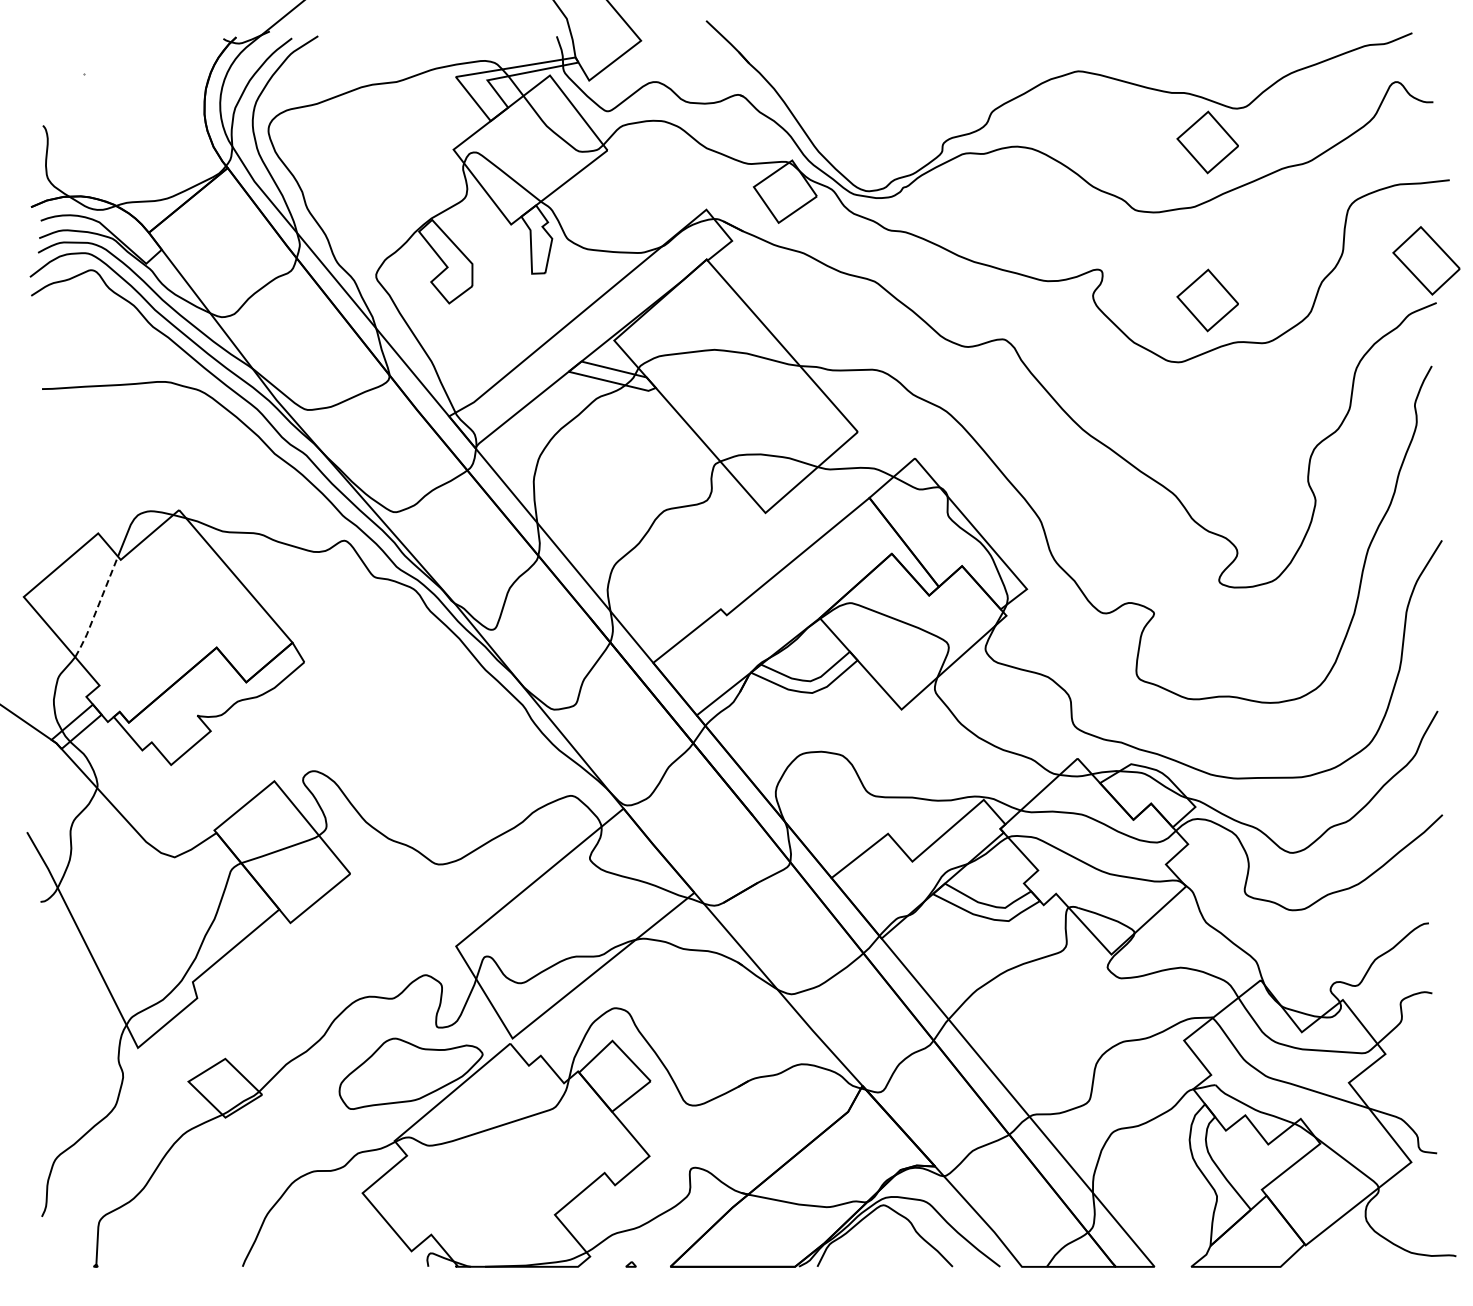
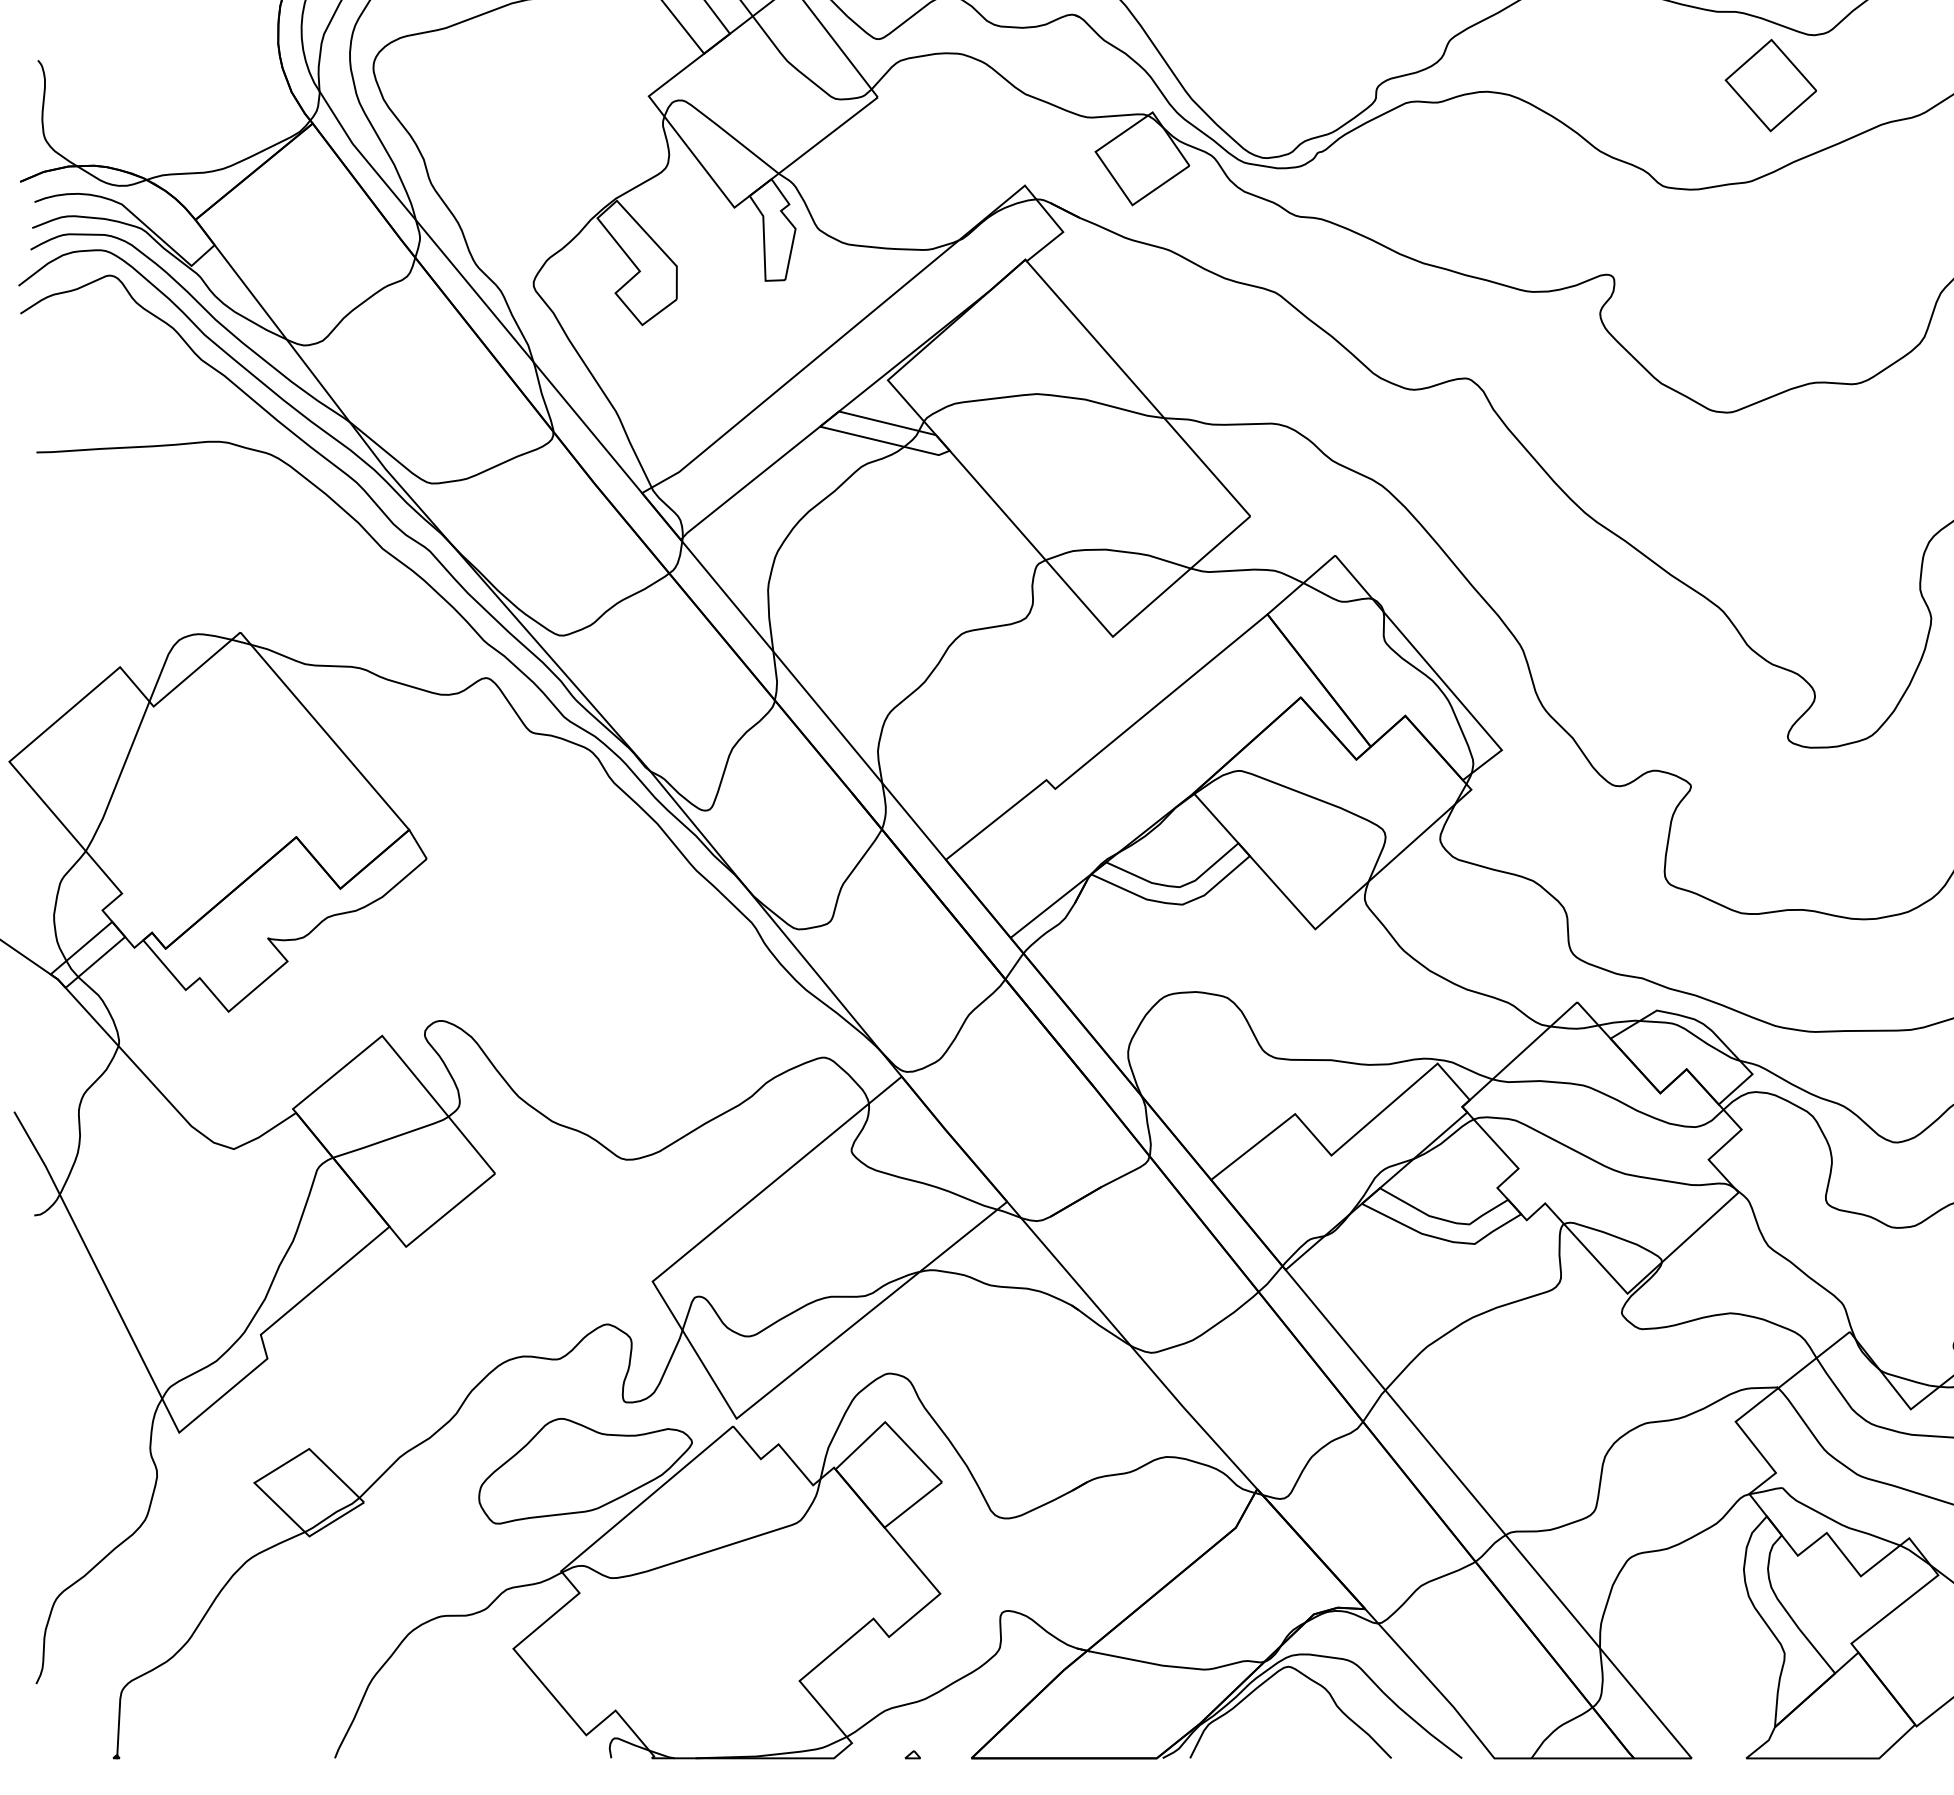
part: (1207, 300) -> (1770, 320), removed
line: (97, 608) -> (119, 778), dashed -> solid

